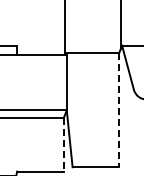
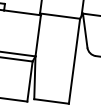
line: (119, 110) -> (74, 61), dashed -> solid
line: (63, 144) -> (29, 81), dashed -> solid

